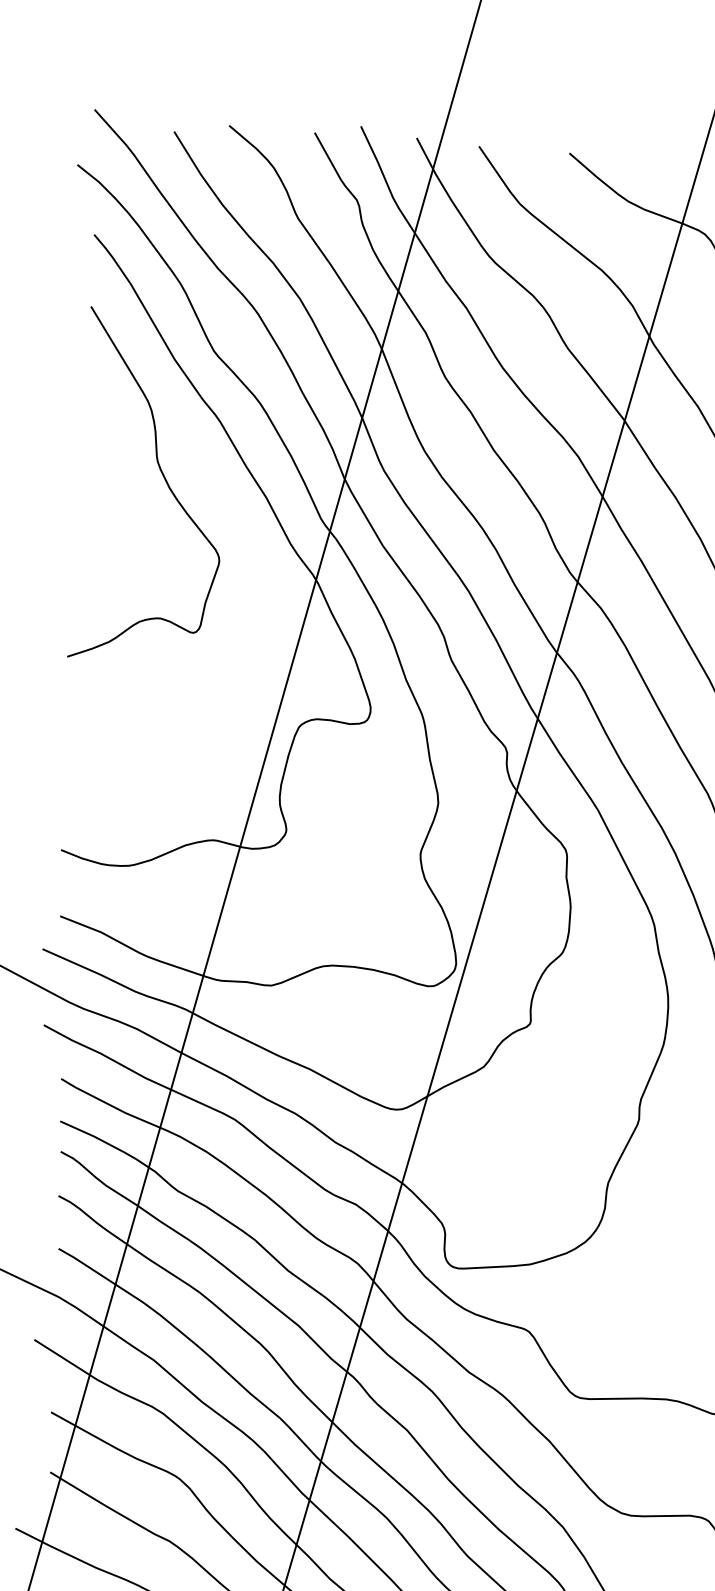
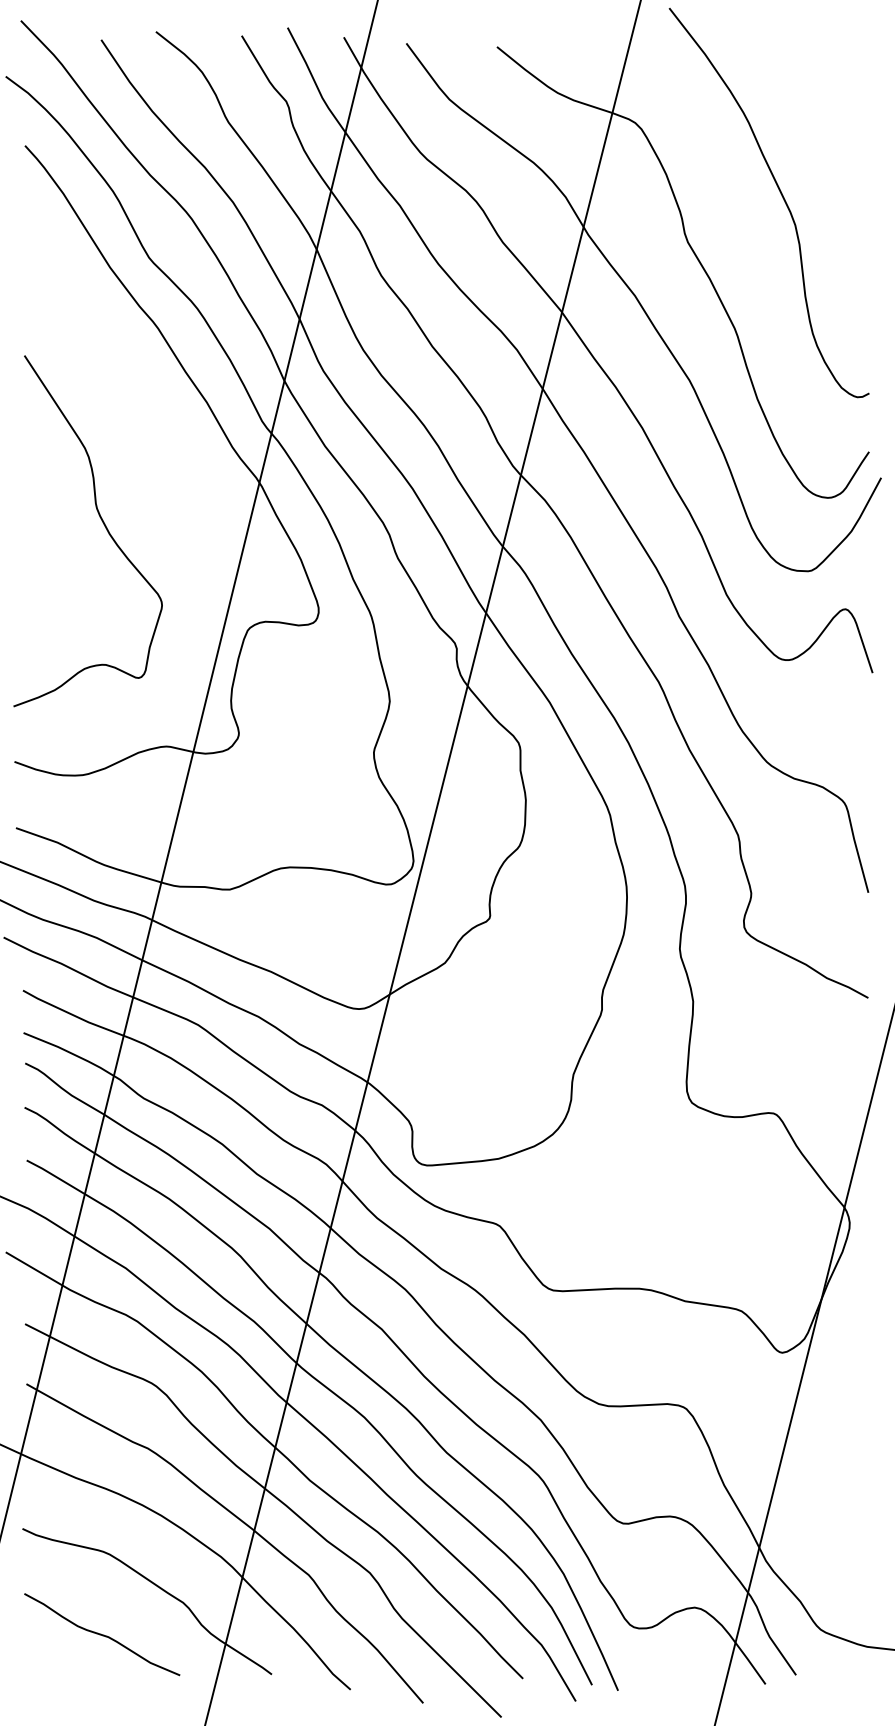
curve: (163, 478) -> (103, 524), moved

